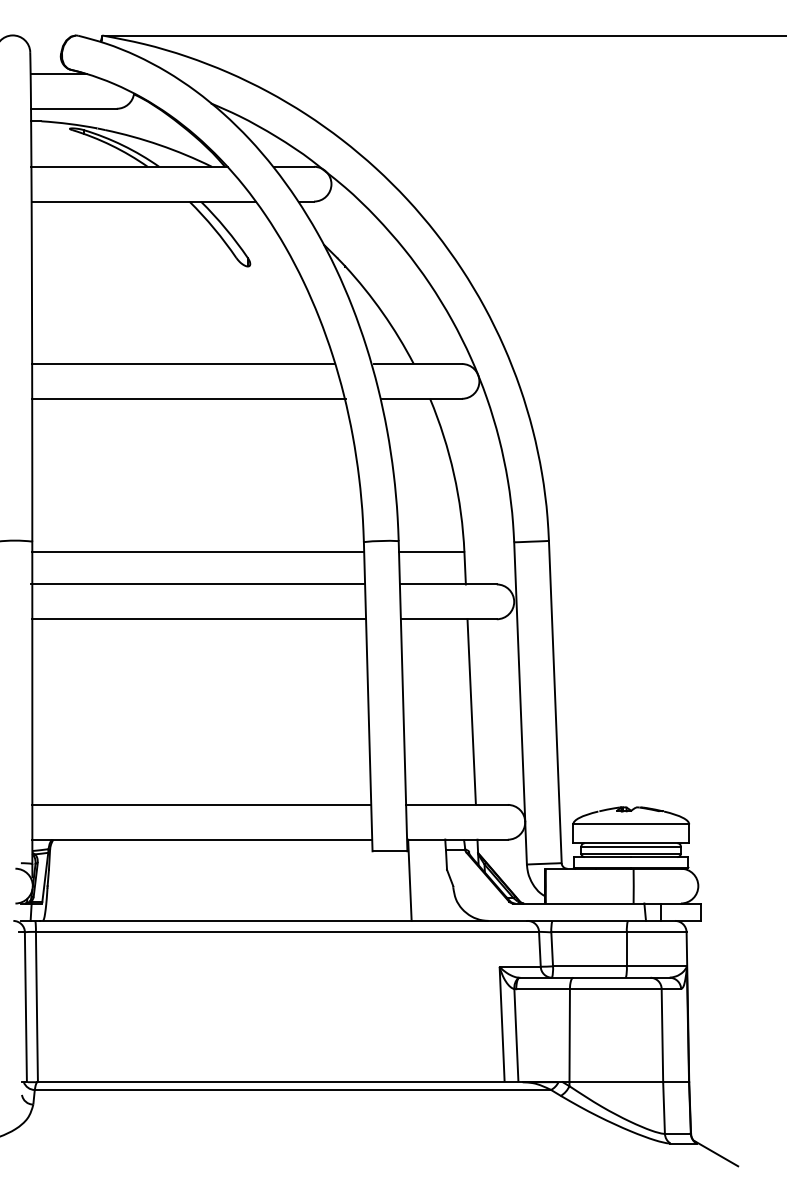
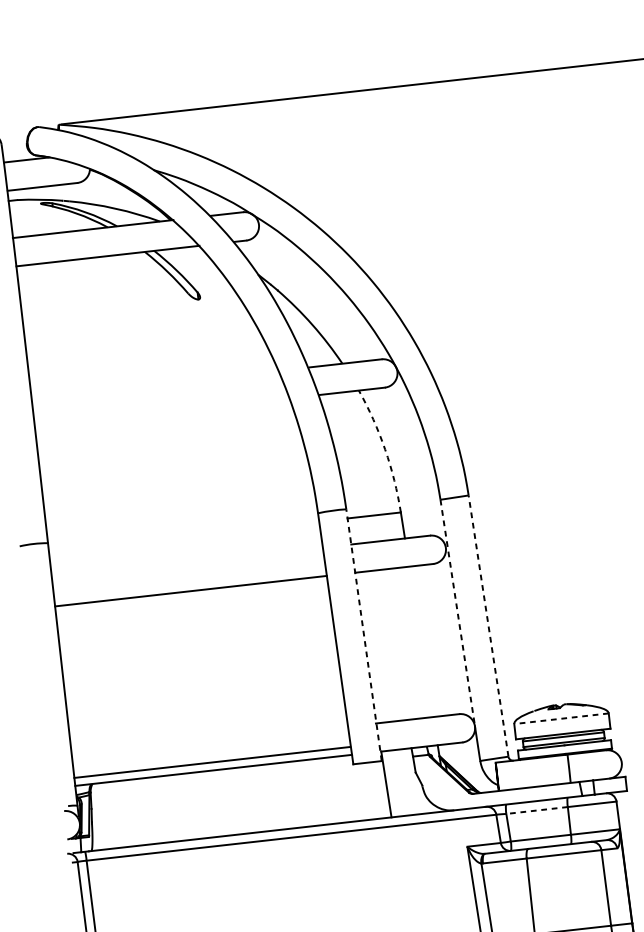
line: (183, 364) -> (154, 385), removed
line: (189, 398) -> (162, 412), removed
arc: (453, 474) -> (384, 450), solid -> dashed
line: (198, 552) -> (184, 536), removed
line: (197, 584) -> (186, 563), removed
line: (519, 681) -> (457, 612), solid -> dashed
line: (403, 695) -> (364, 634), solid -> dashed
line: (555, 701) -> (488, 625), solid -> dashed
line: (471, 711) -> (421, 641), removed
line: (201, 804) -> (212, 762), moved
line: (630, 824) -> (560, 718), solid -> dashed
line: (589, 932) -> (537, 810), solid -> dashed

